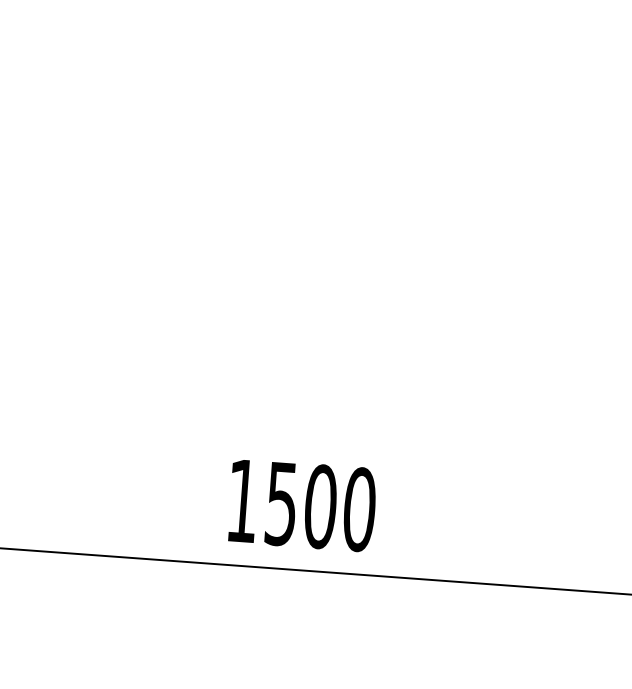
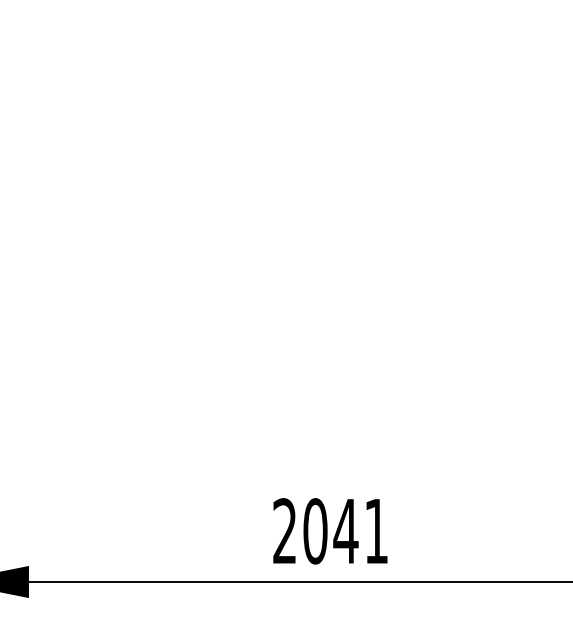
text: (300, 505) -> (330, 531), 1500 -> 2041

